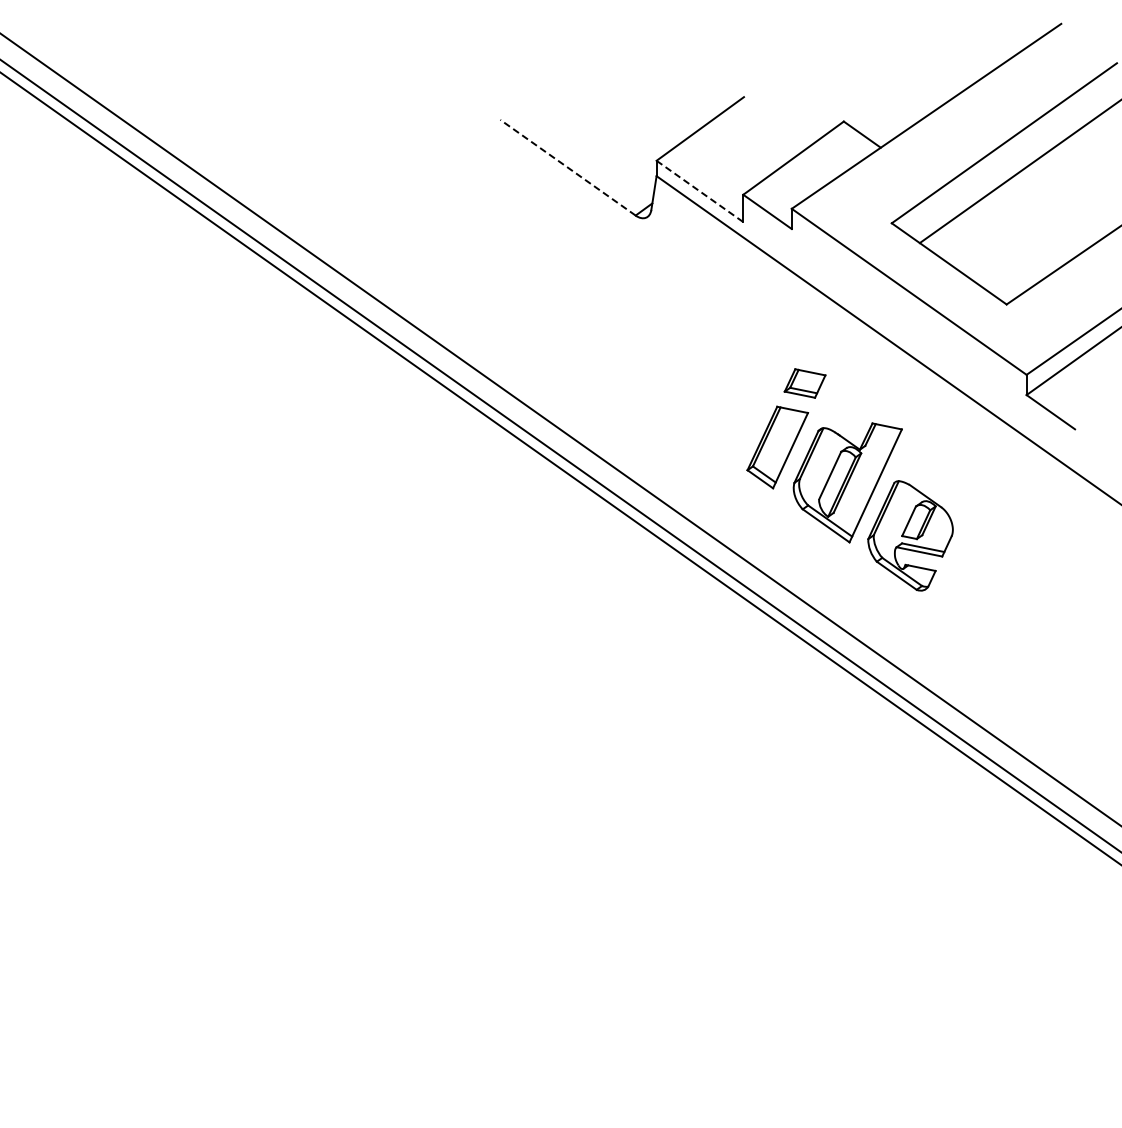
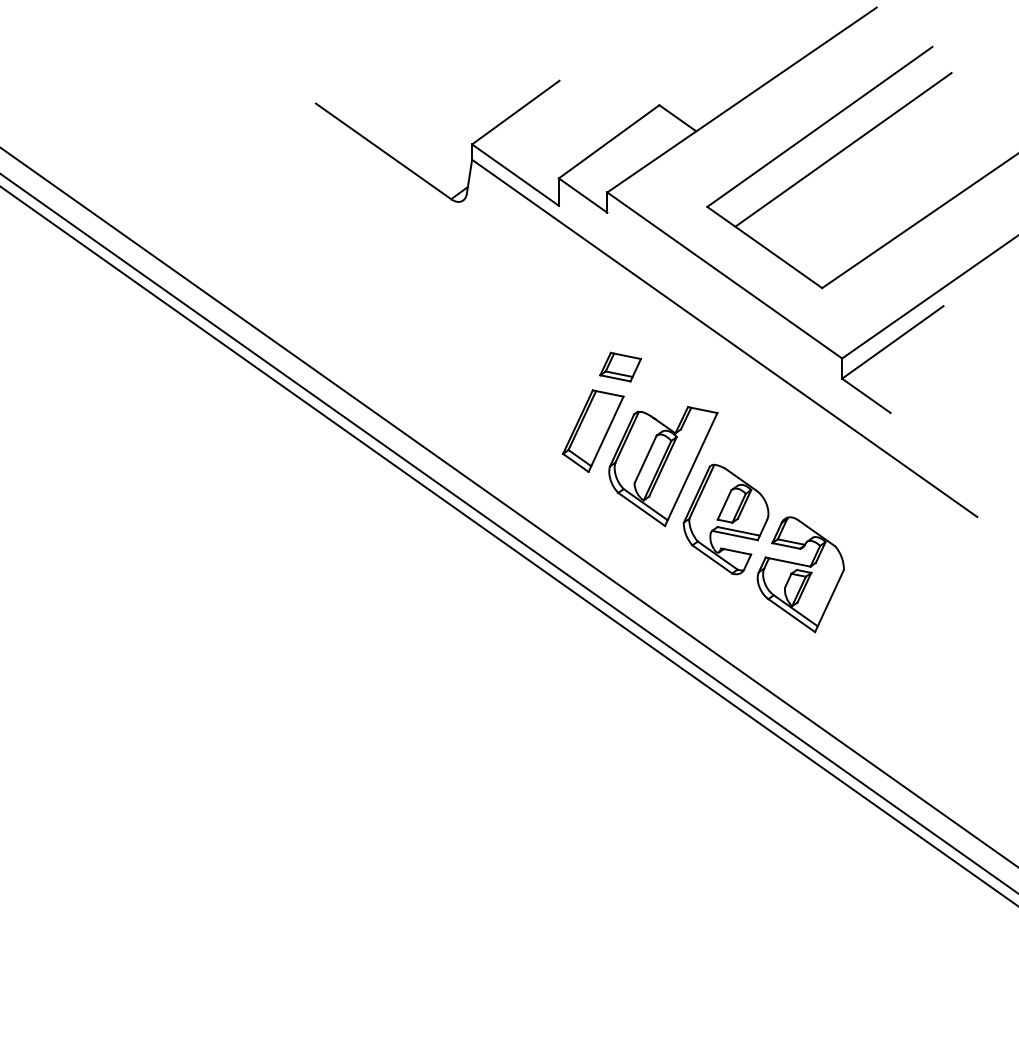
line: (568, 167) -> (384, 151), dashed -> solid
line: (700, 191) -> (516, 175), dashed -> solid
part: (985, 590) -> (801, 574), added

